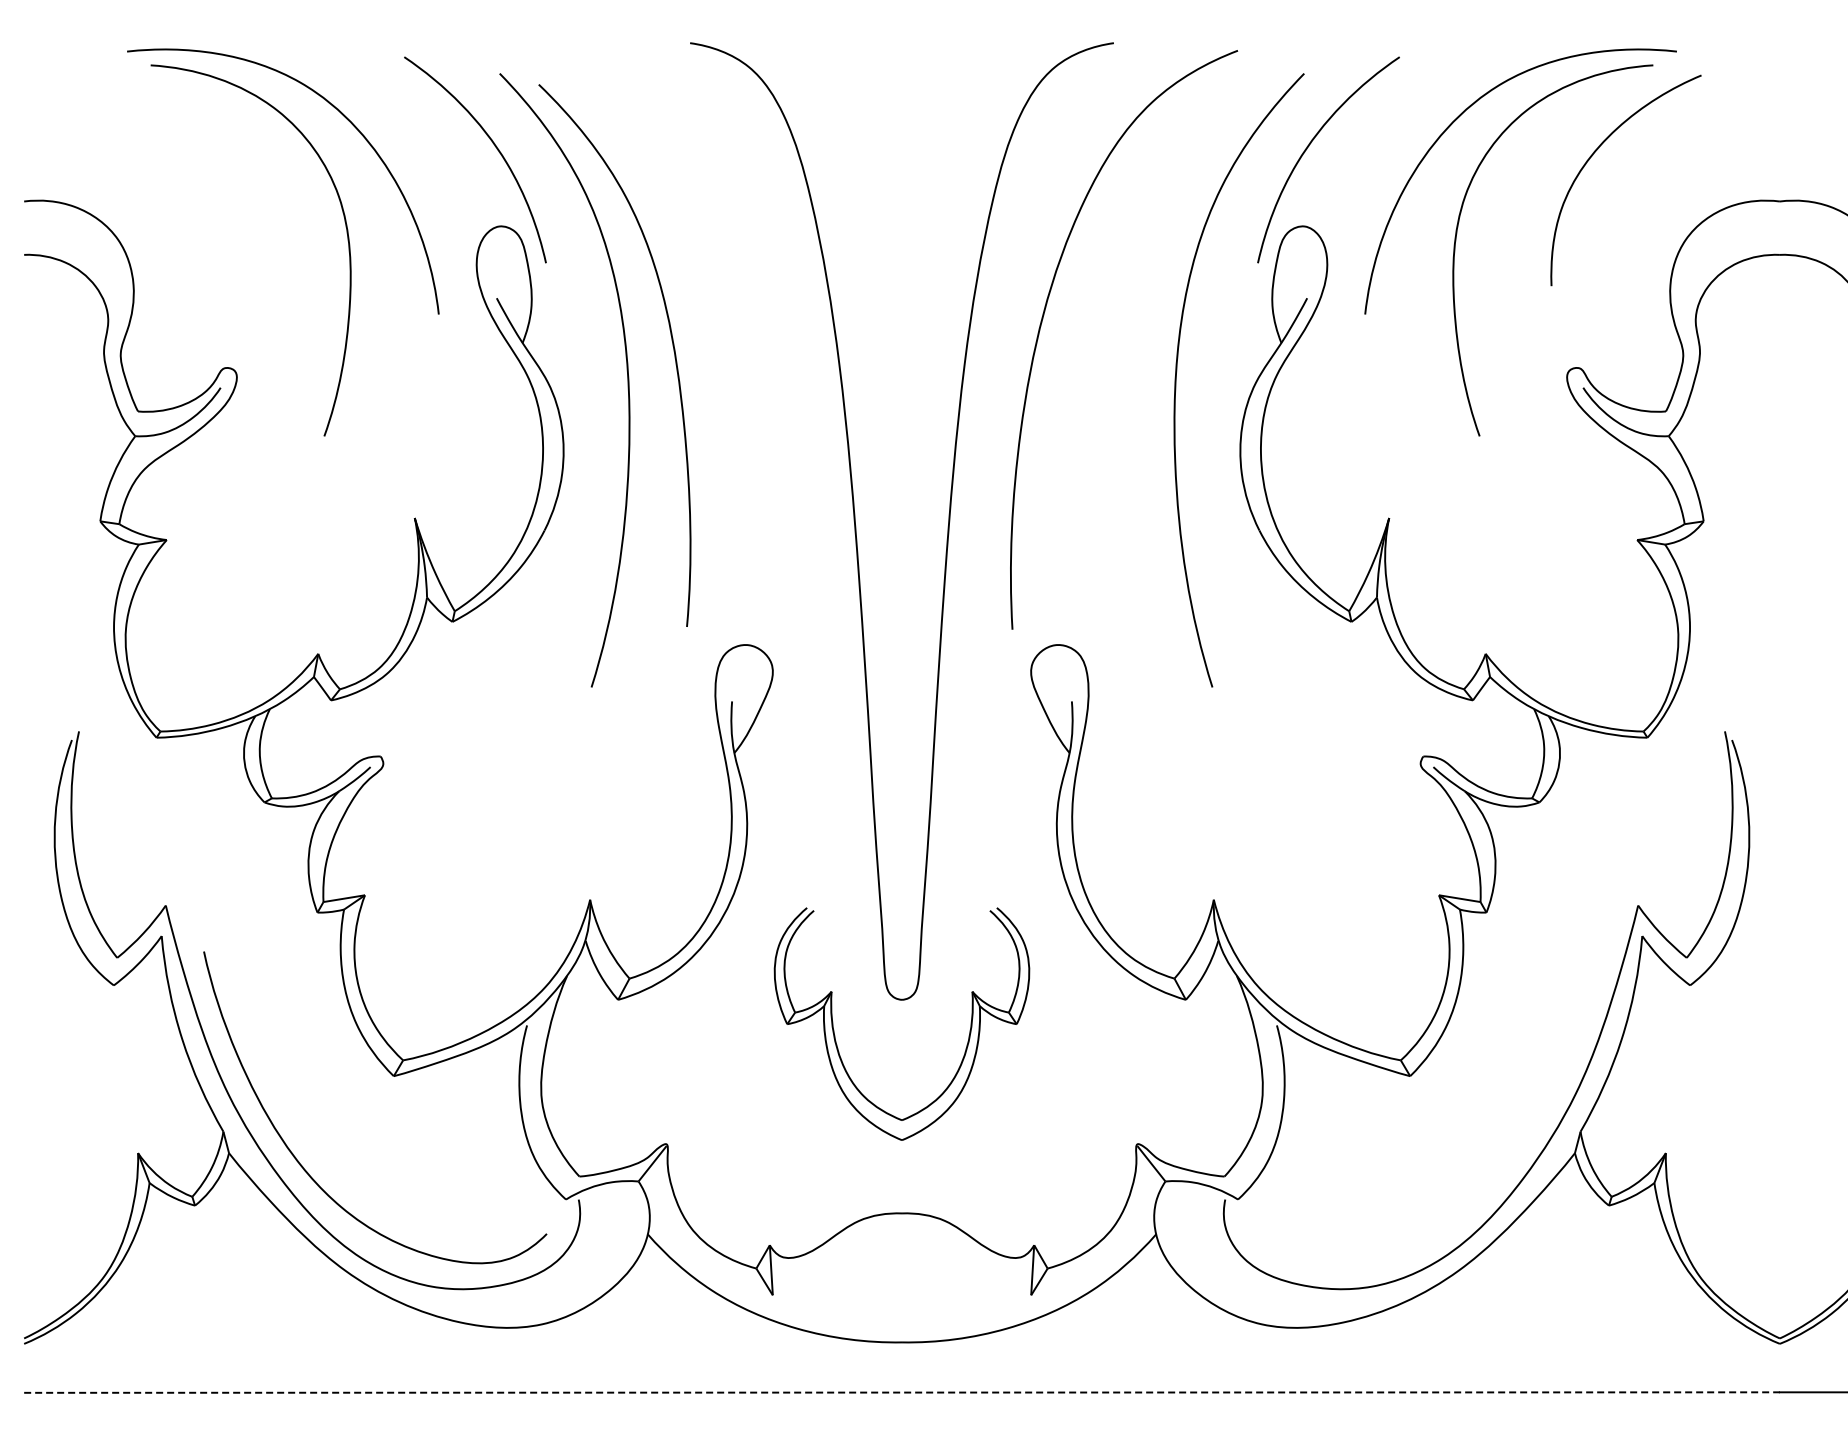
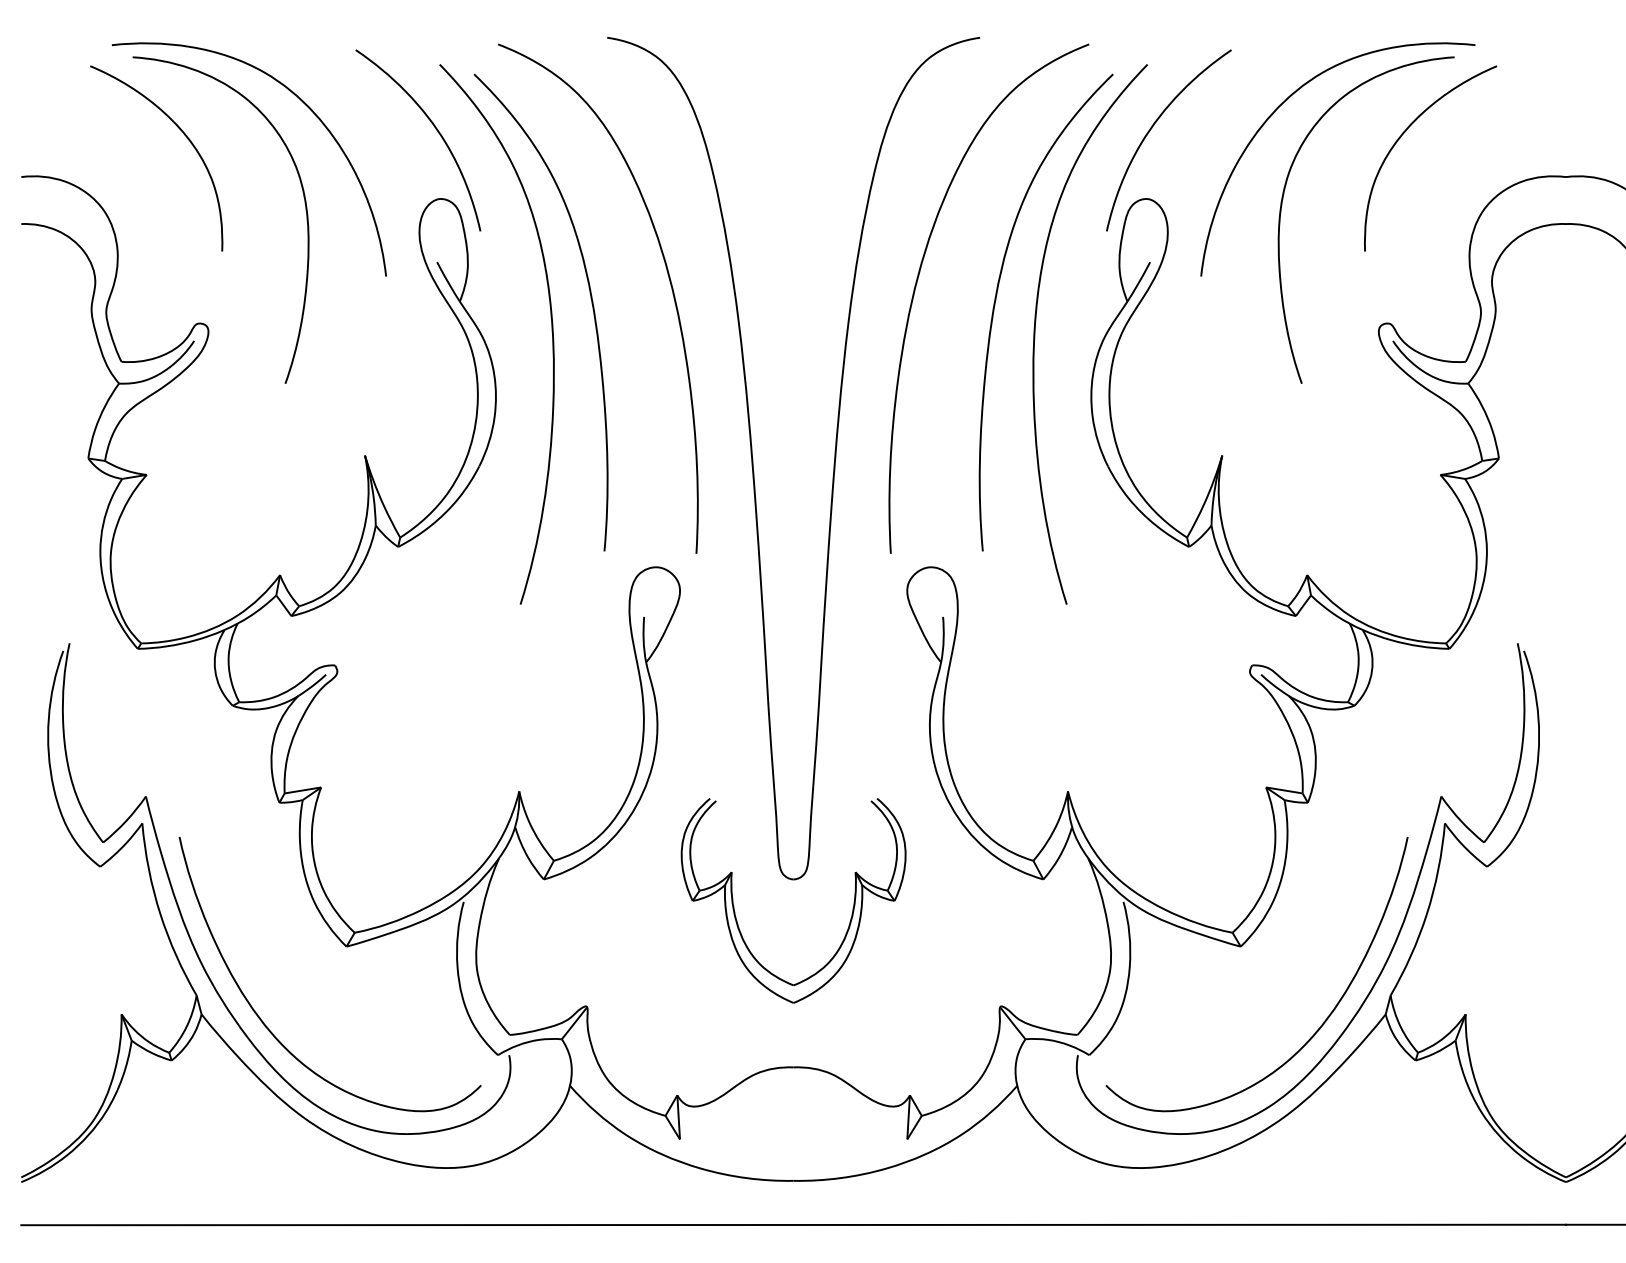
curve: (210, 155) -> (185, 136), added
curve: (759, 315) -> (668, 277), added
curve: (1131, 346) -> (995, 304), added
curve: (1500, 1166) -> (1320, 1026), added
line: (902, 1392) -> (794, 1224), dashed -> solid

